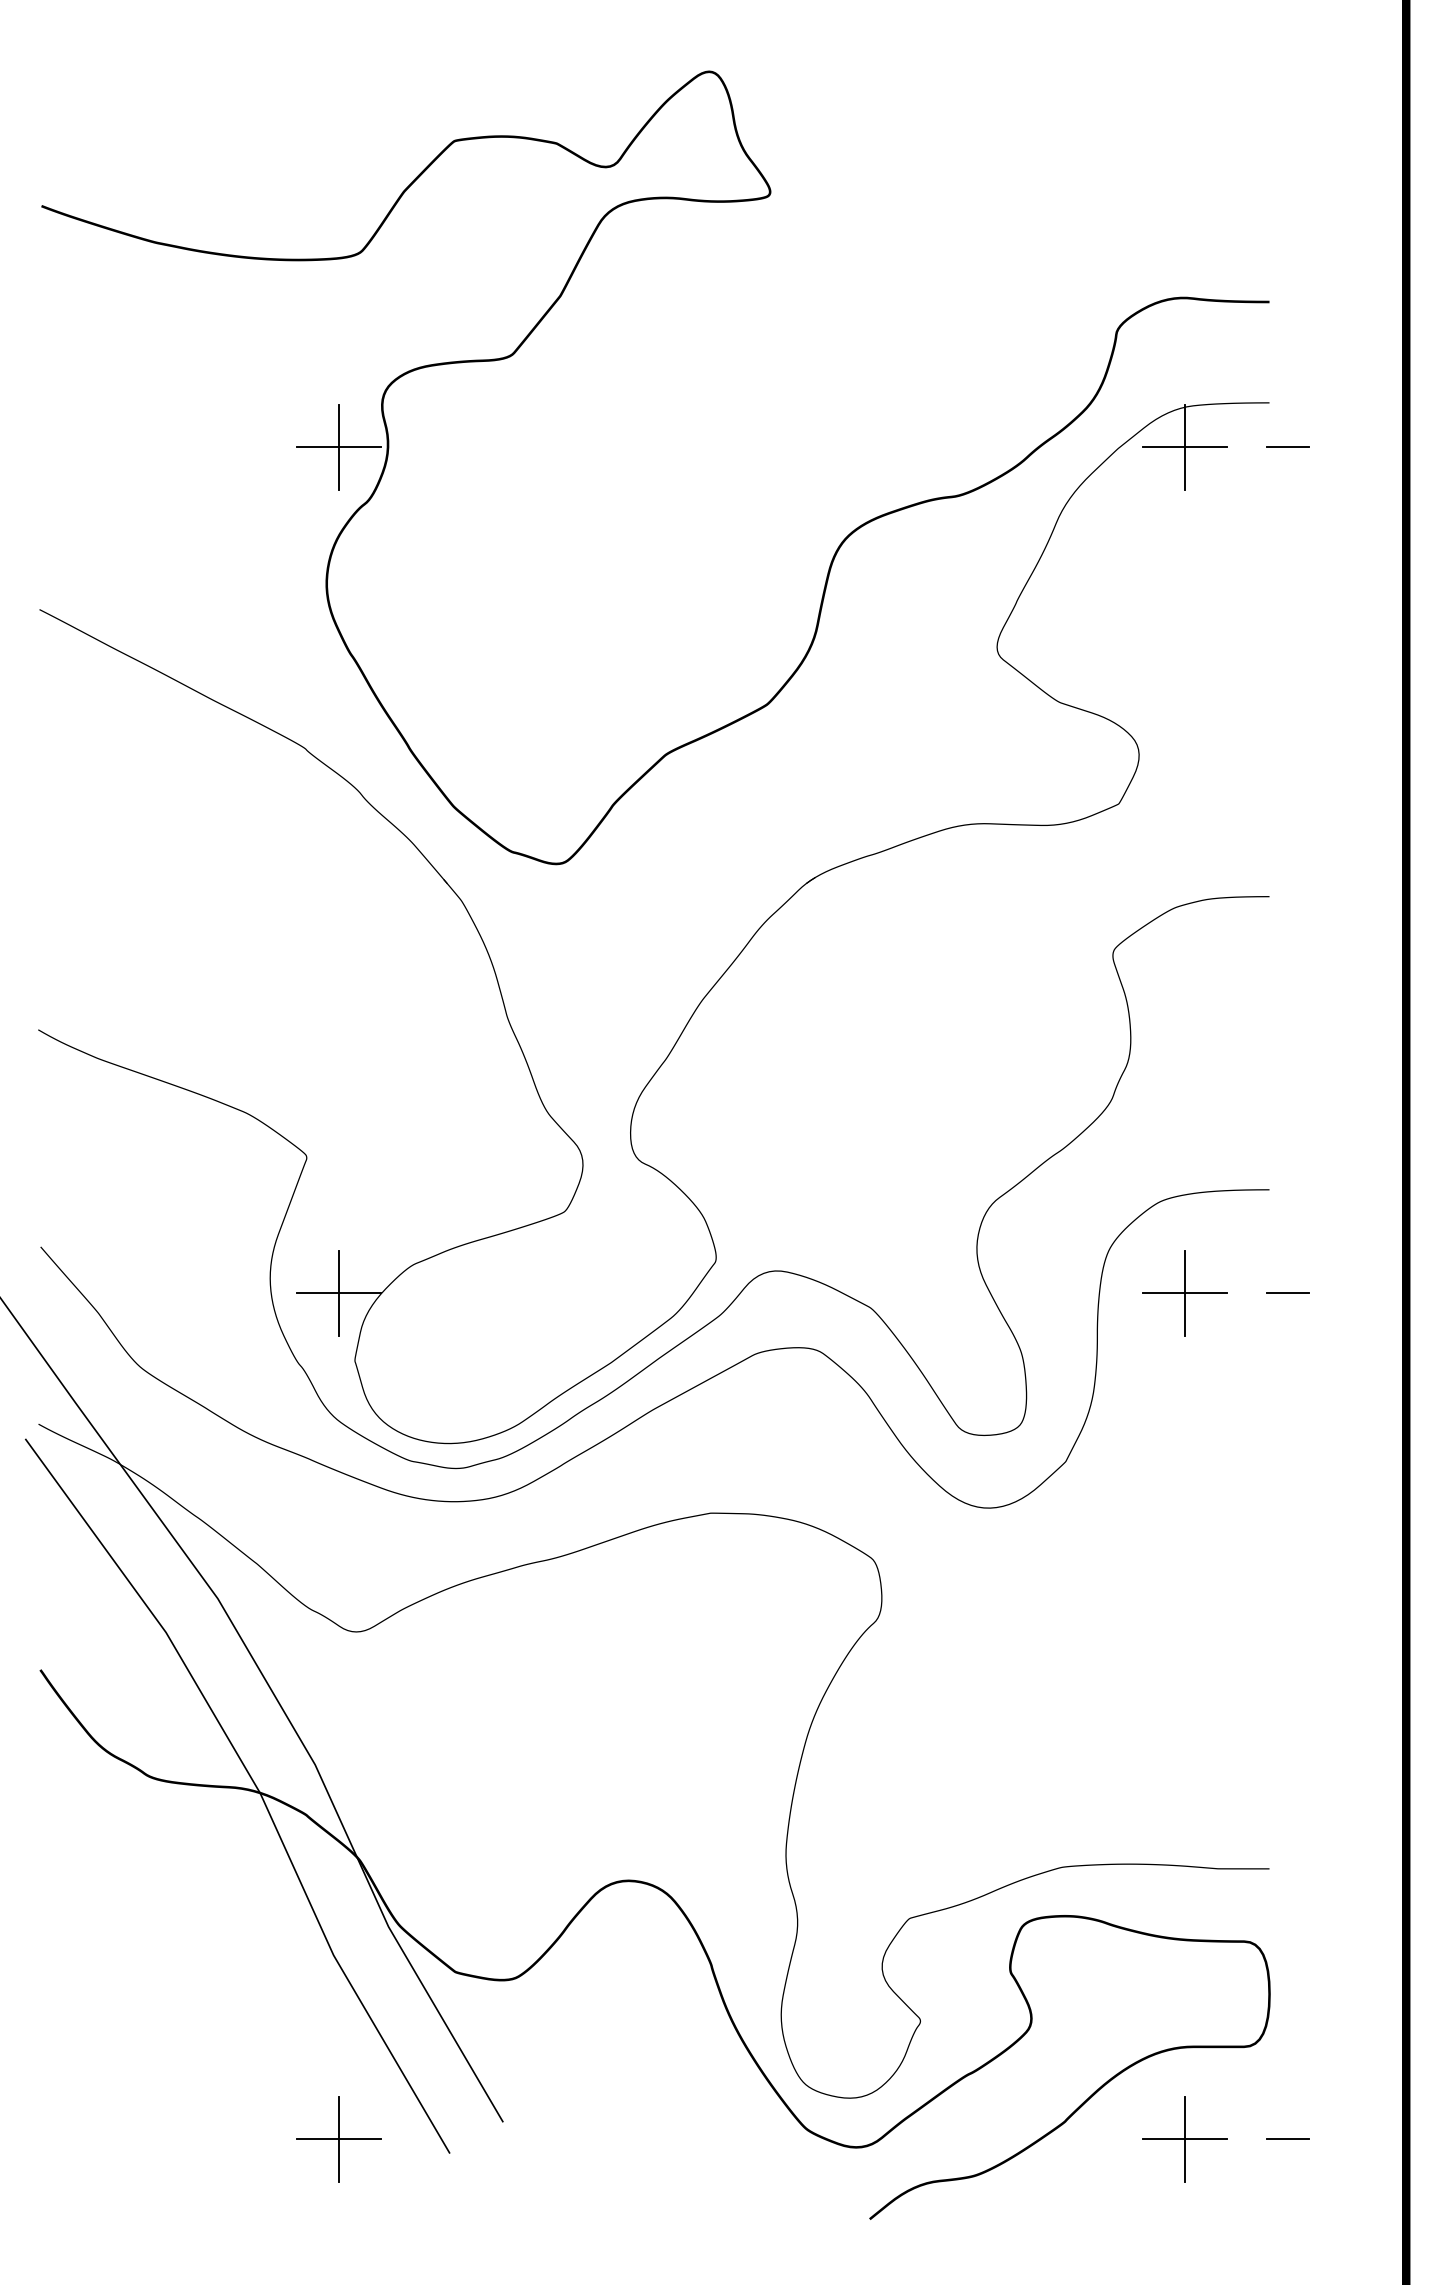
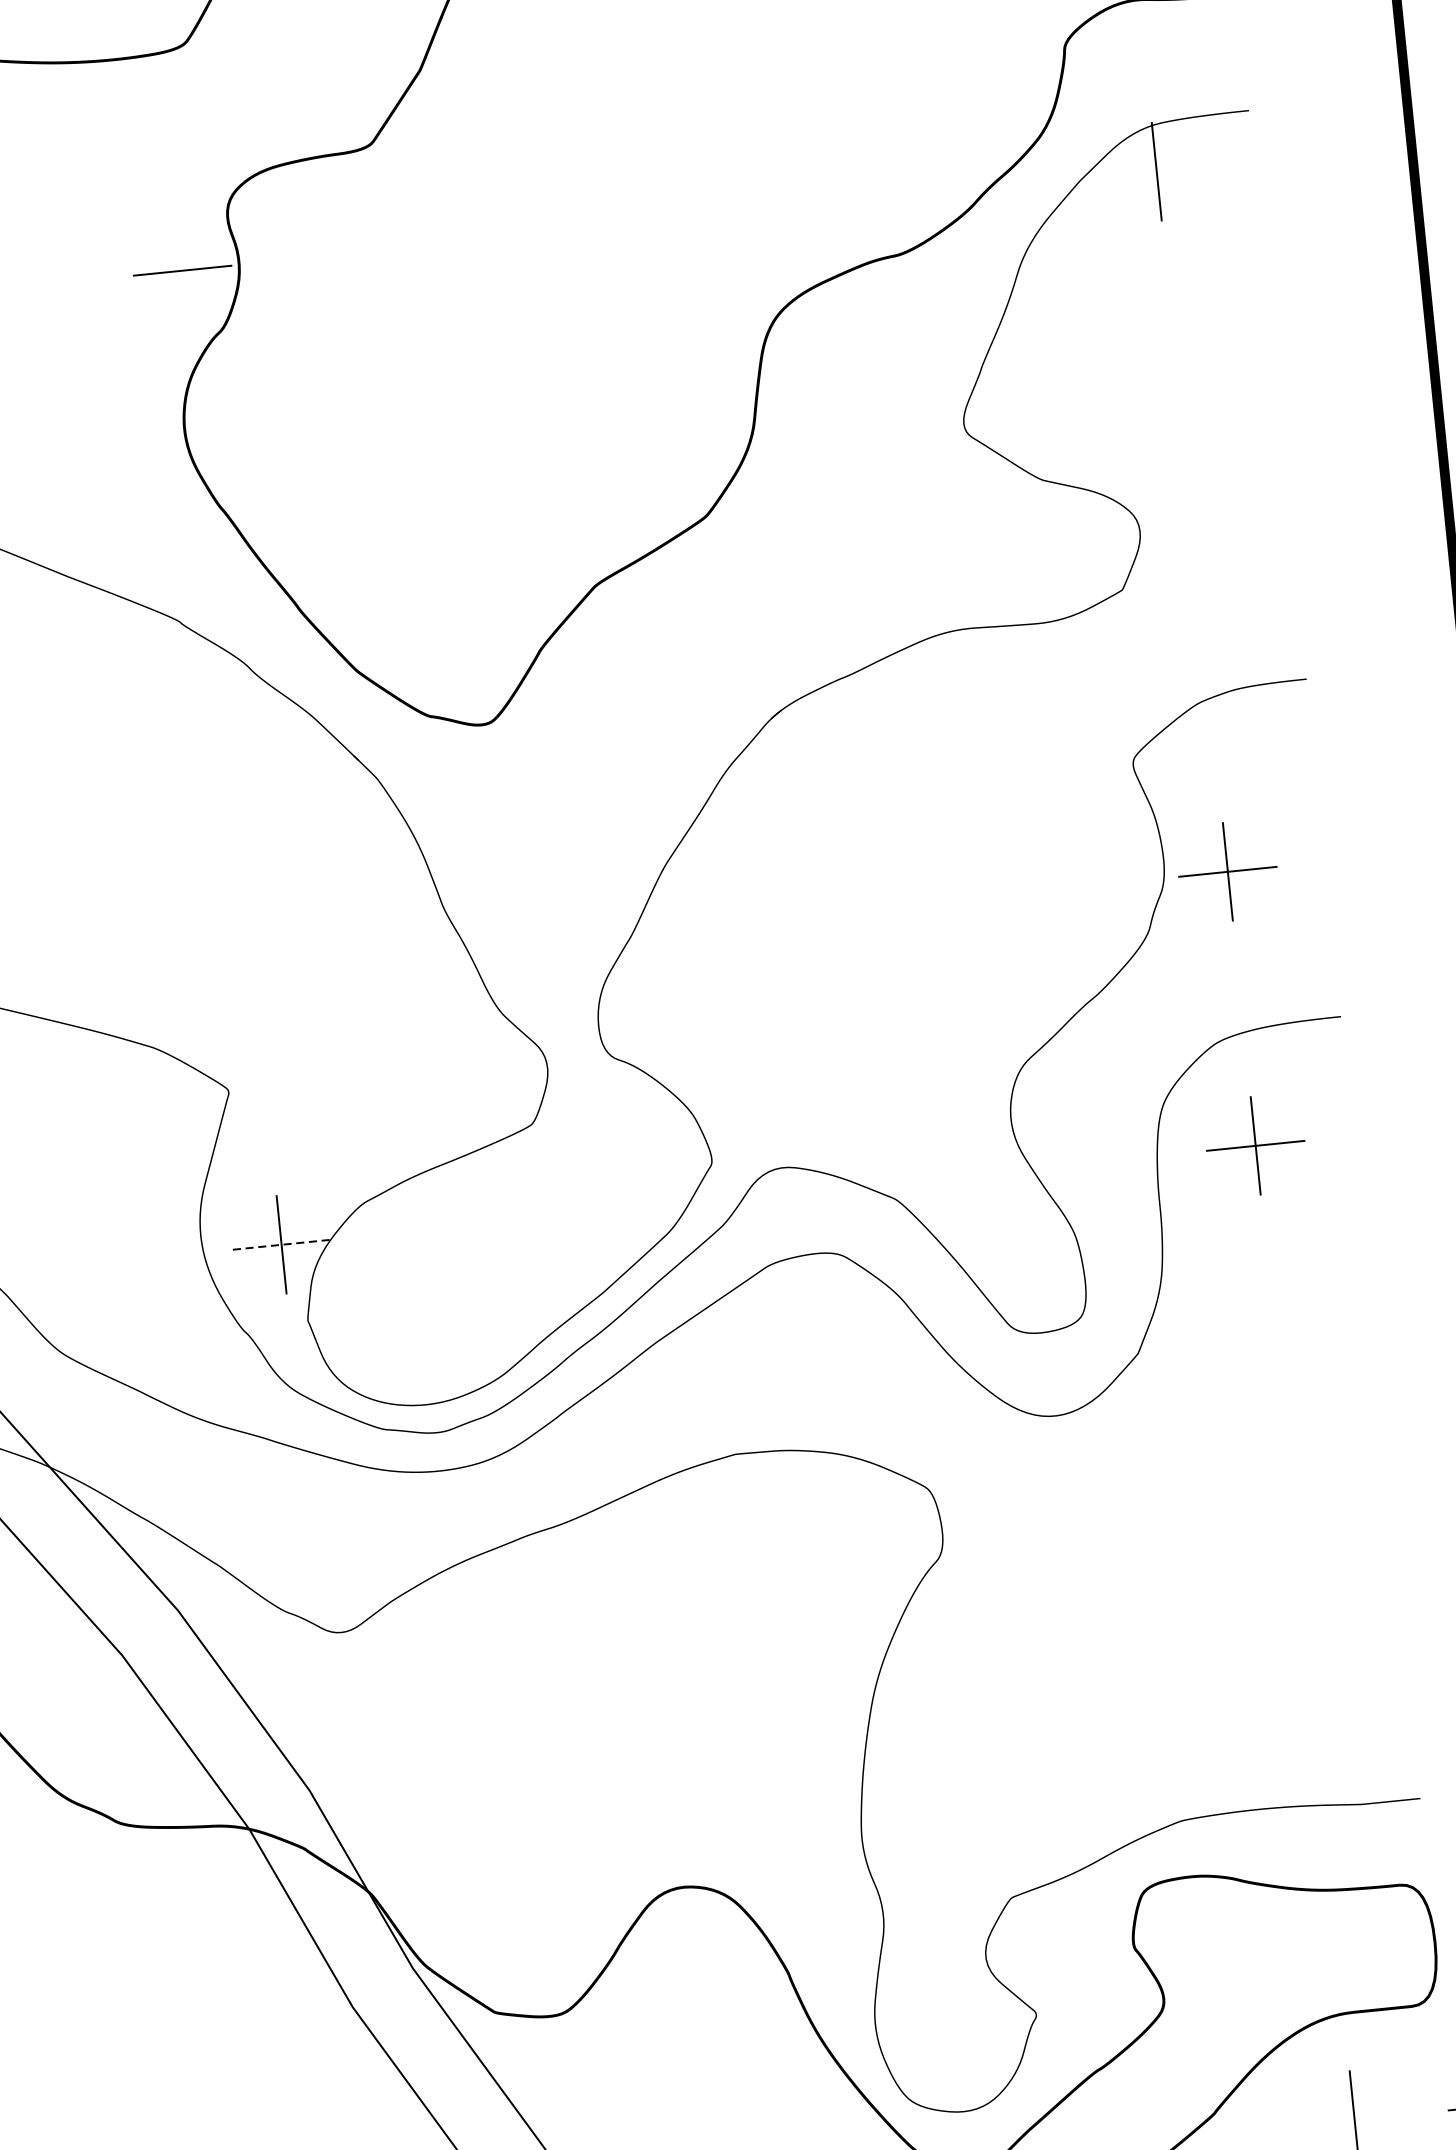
line: (338, 447) -> (182, 270), removed
line: (1184, 447) -> (1156, 171), removed
line: (1287, 447) -> (1274, 159), removed
part: (1184, 1055) -> (1227, 871), added
line: (339, 1293) -> (282, 1244), solid -> dashed
line: (1287, 1293) -> (1373, 1133), removed
line: (1184, 2139) -> (1354, 2120), removed

